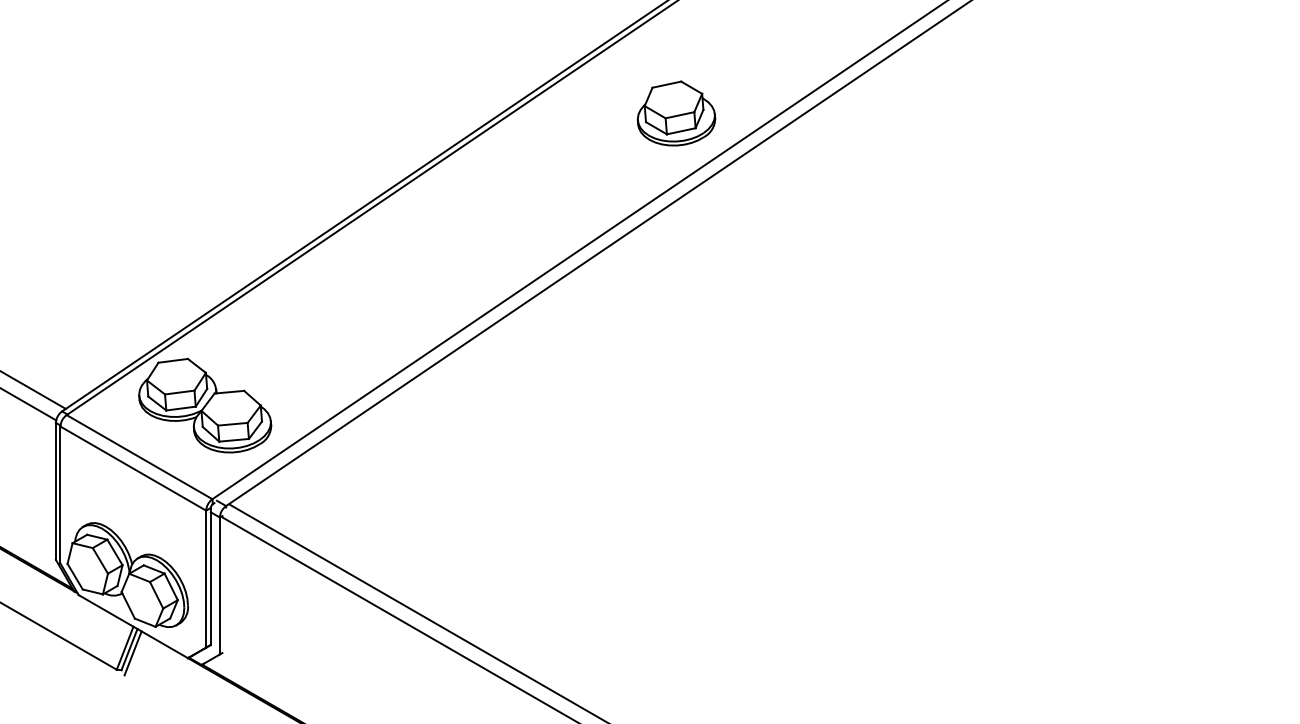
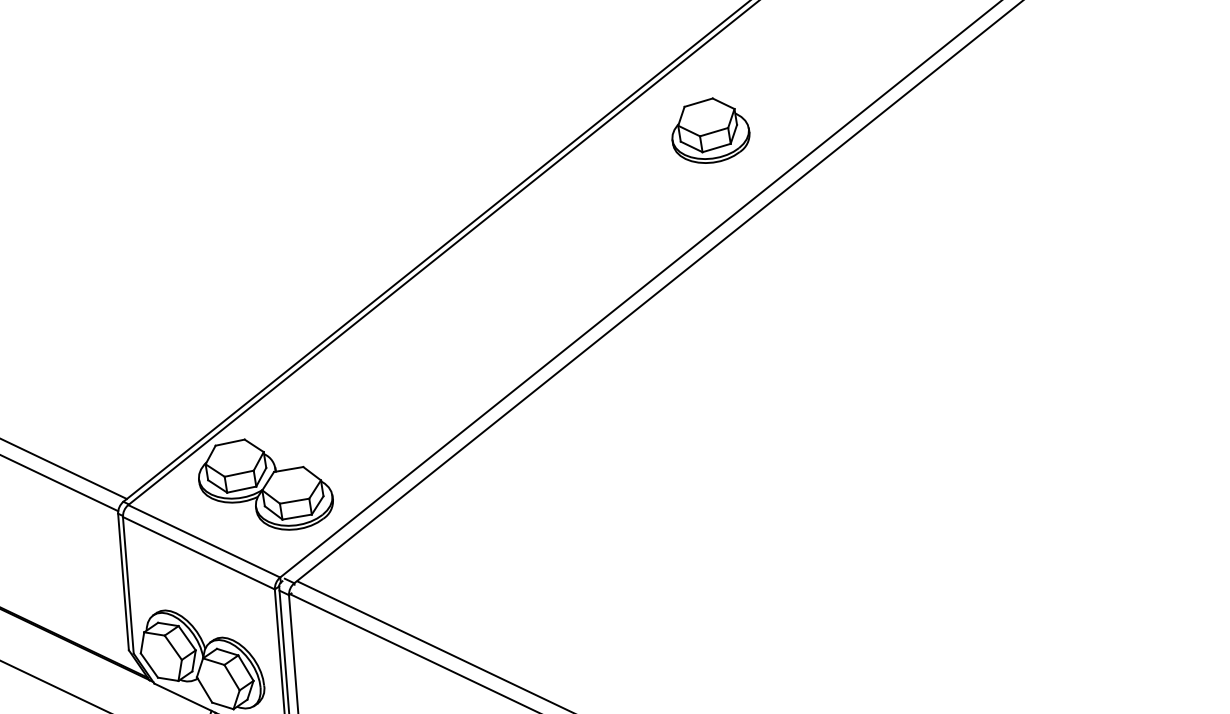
part: (676, 113) -> (710, 130), moved

